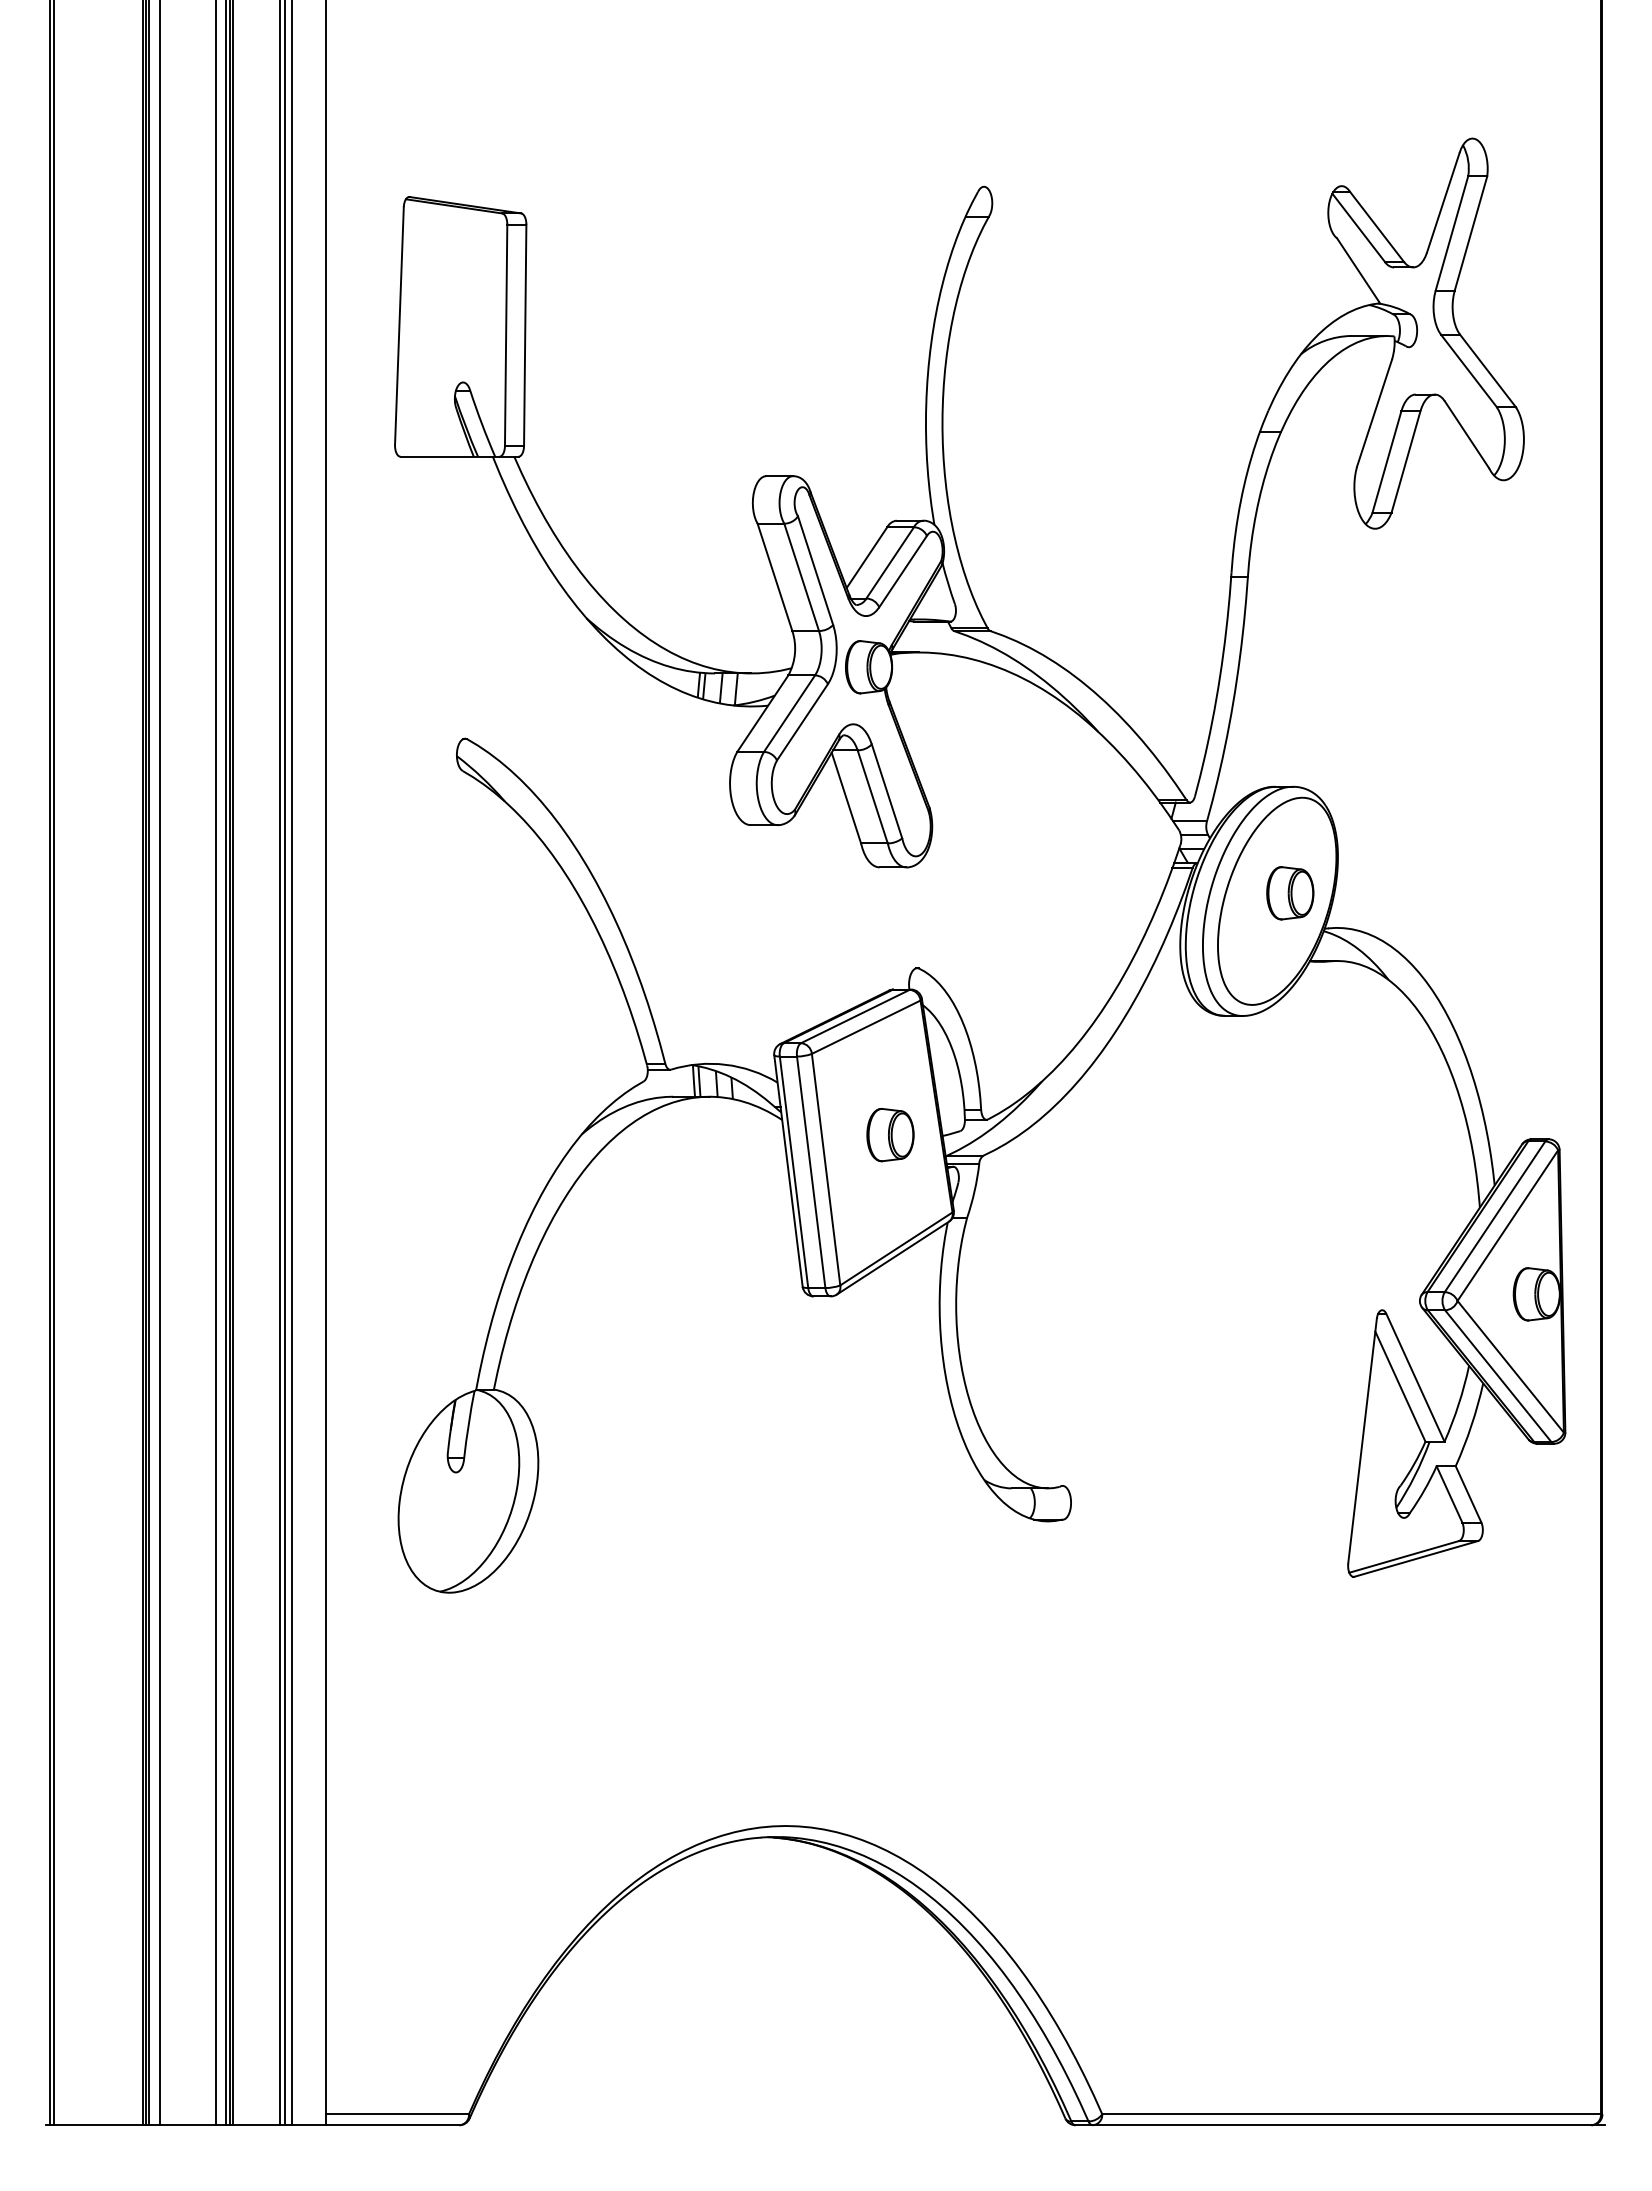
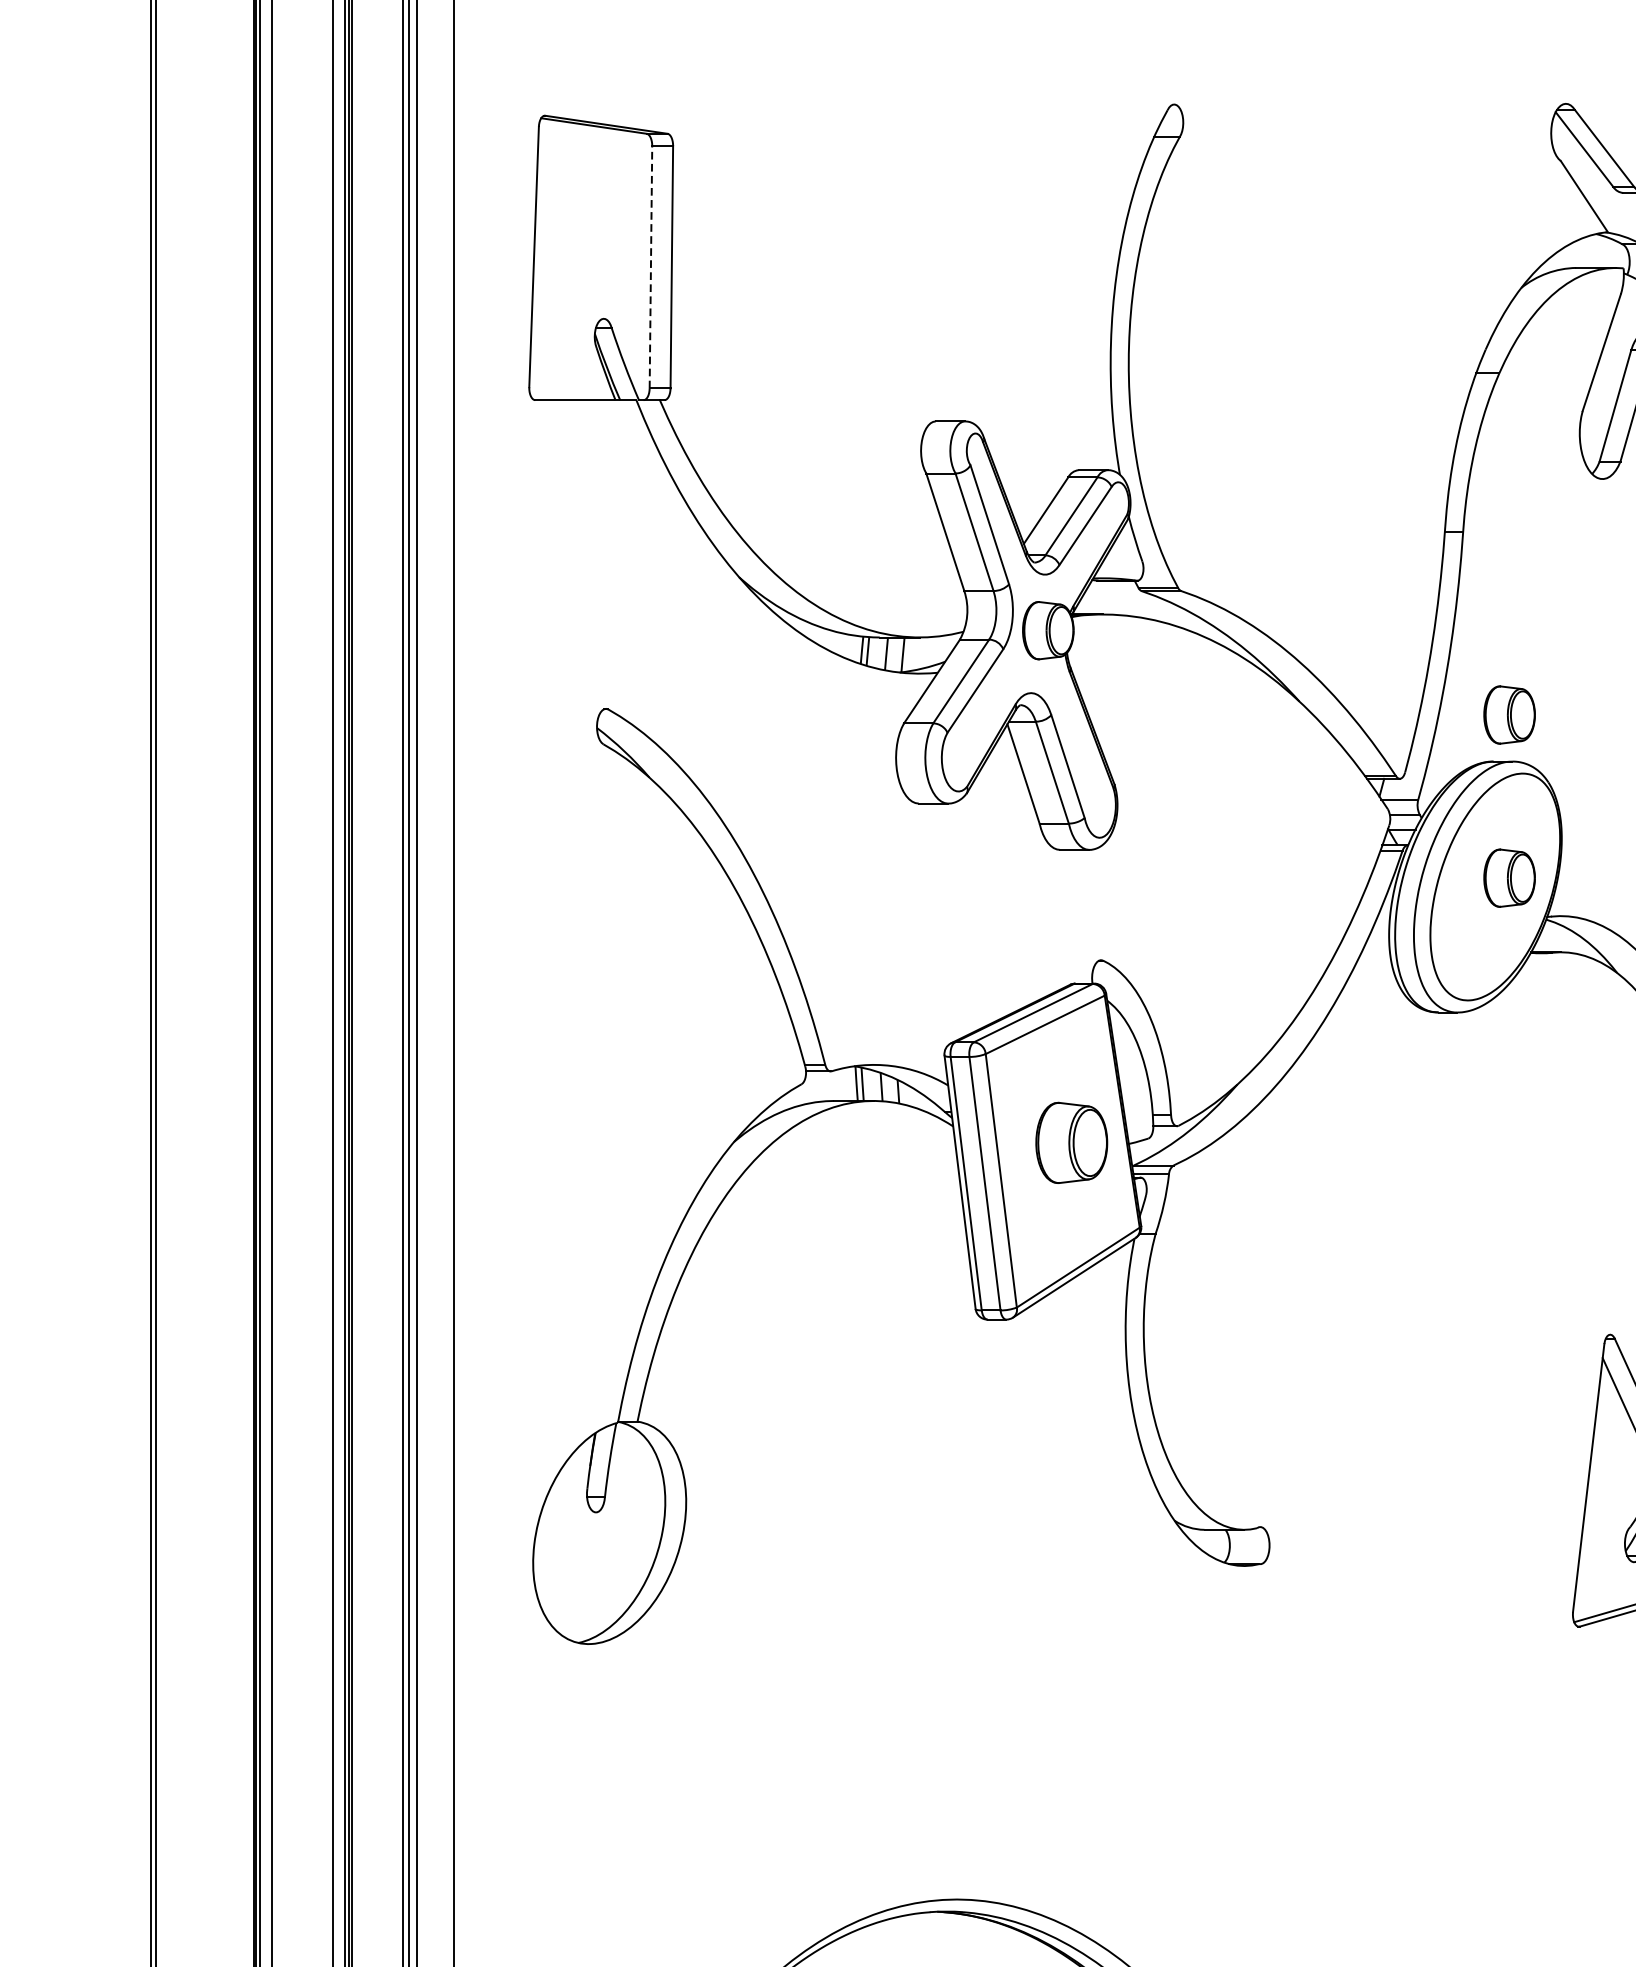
line: (506, 335) -> (651, 267), solid -> dashed
part: (1290, 744) -> (1509, 715), added
part: (890, 1134) -> (1071, 1142), size x1.4

